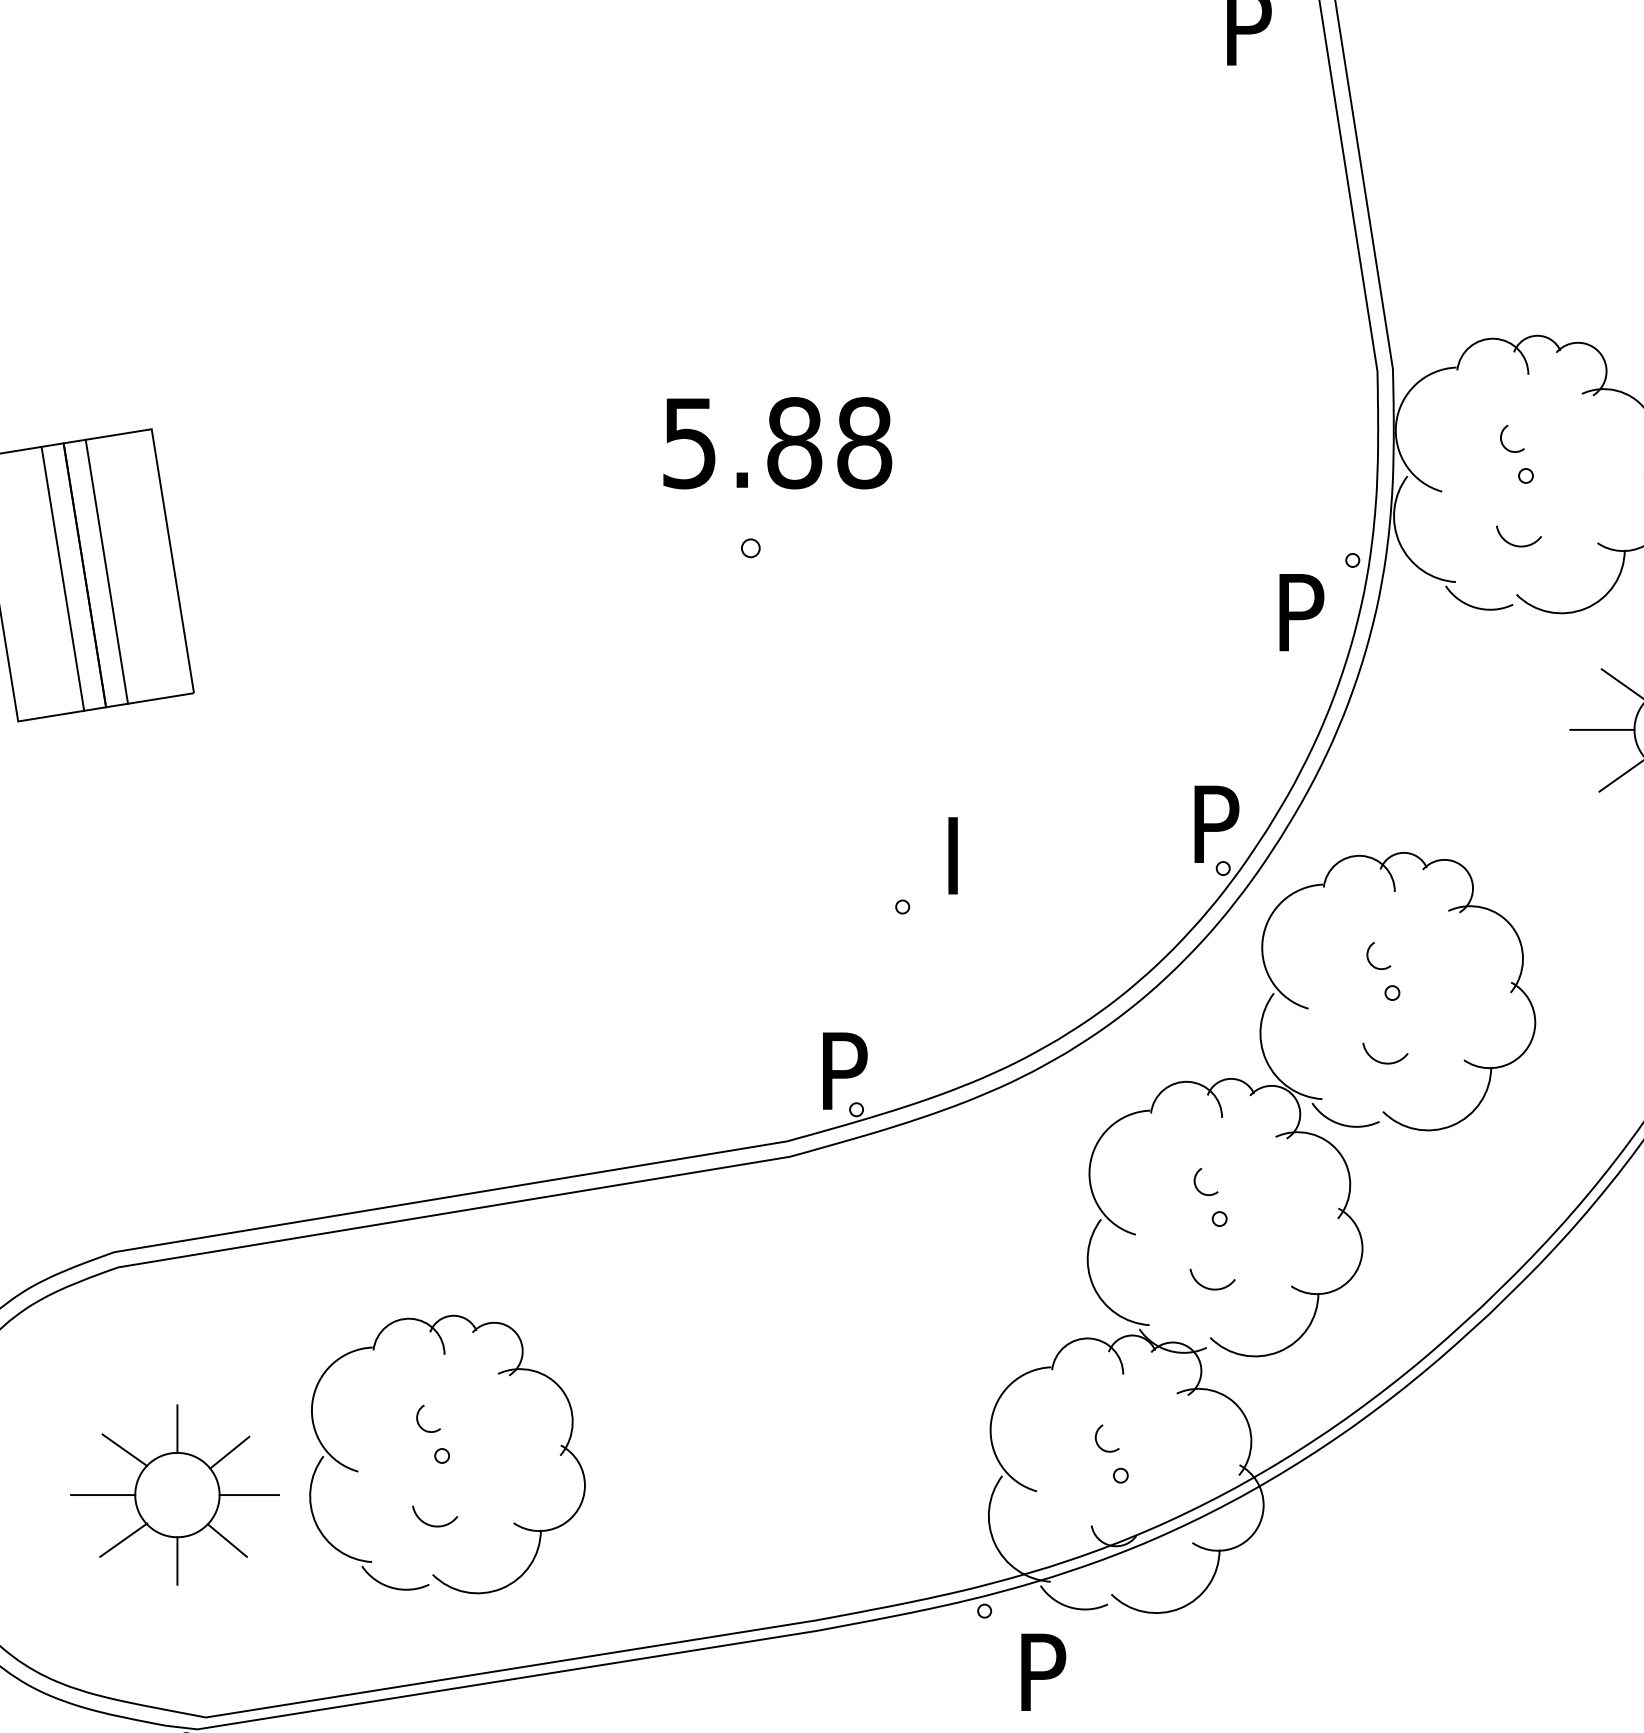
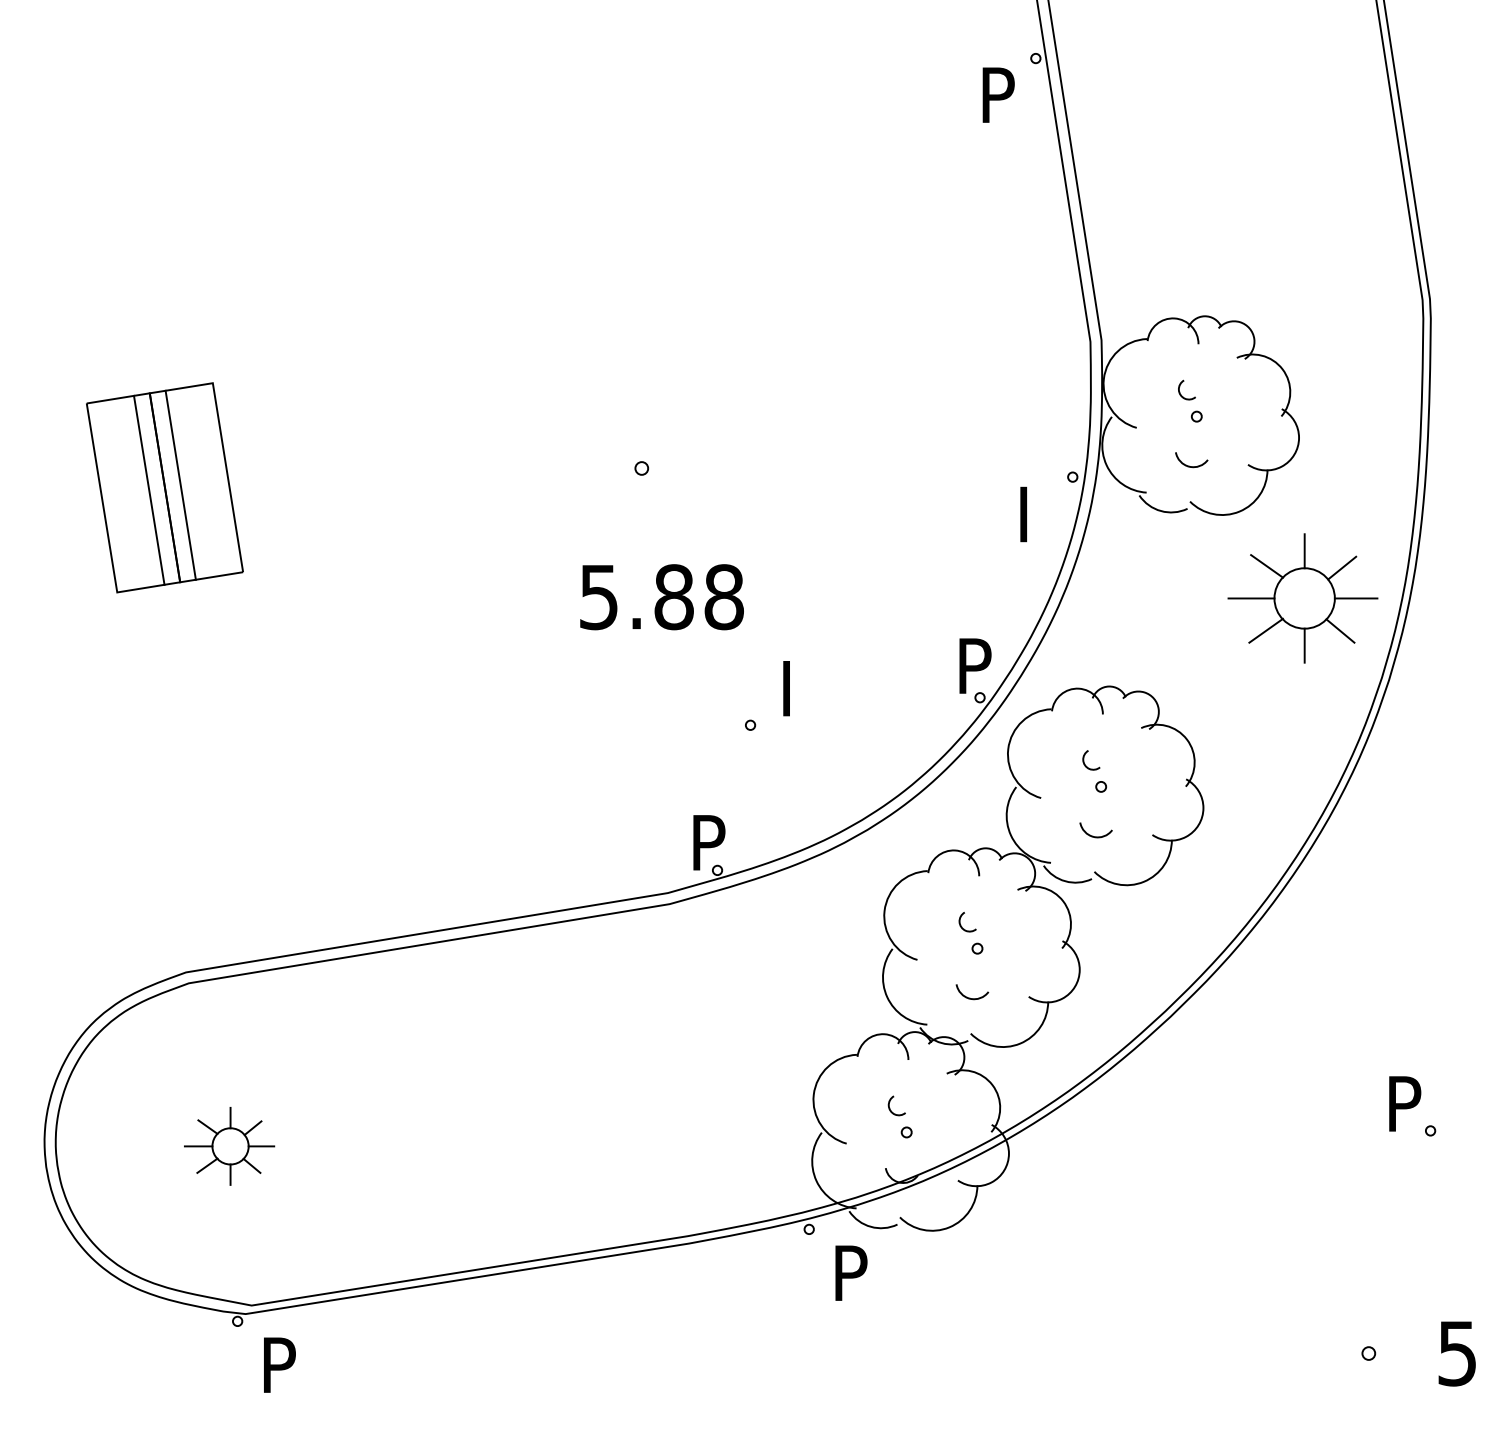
text: (776, 443) -> (661, 597), moved
text: (1306, 595) -> (1039, 502), P -> I
part: (447, 1454) -> (424, 1117), removed
part: (174, 1495) -> (229, 1146), size x0.6

